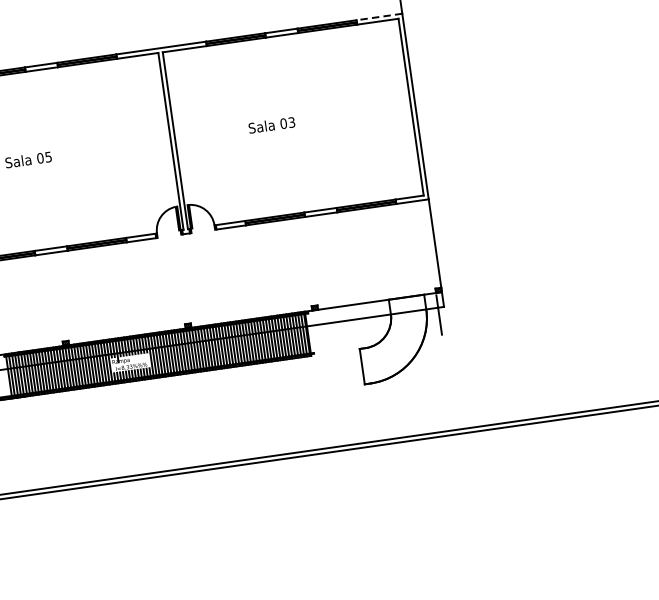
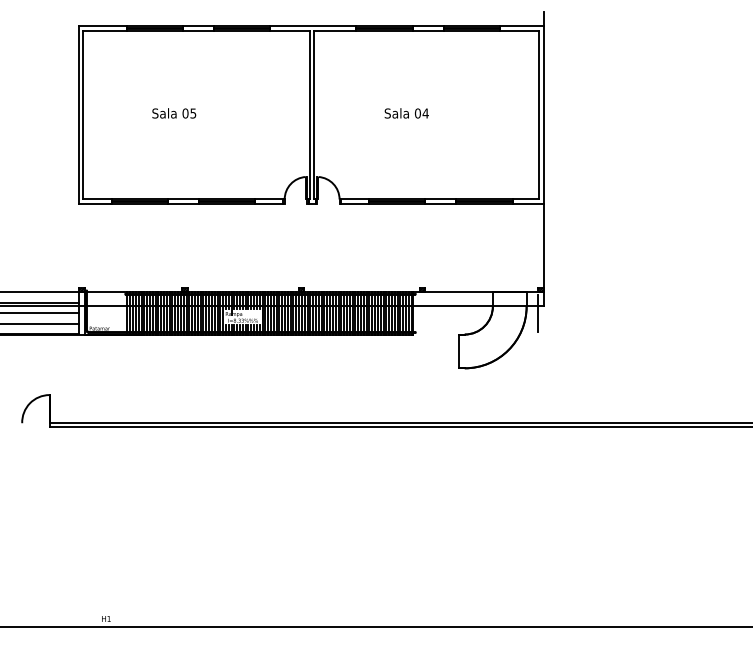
line: (379, 17) -> (521, 26), dashed -> solid
text: (291, 122) -> (425, 113), 03 -> 04

